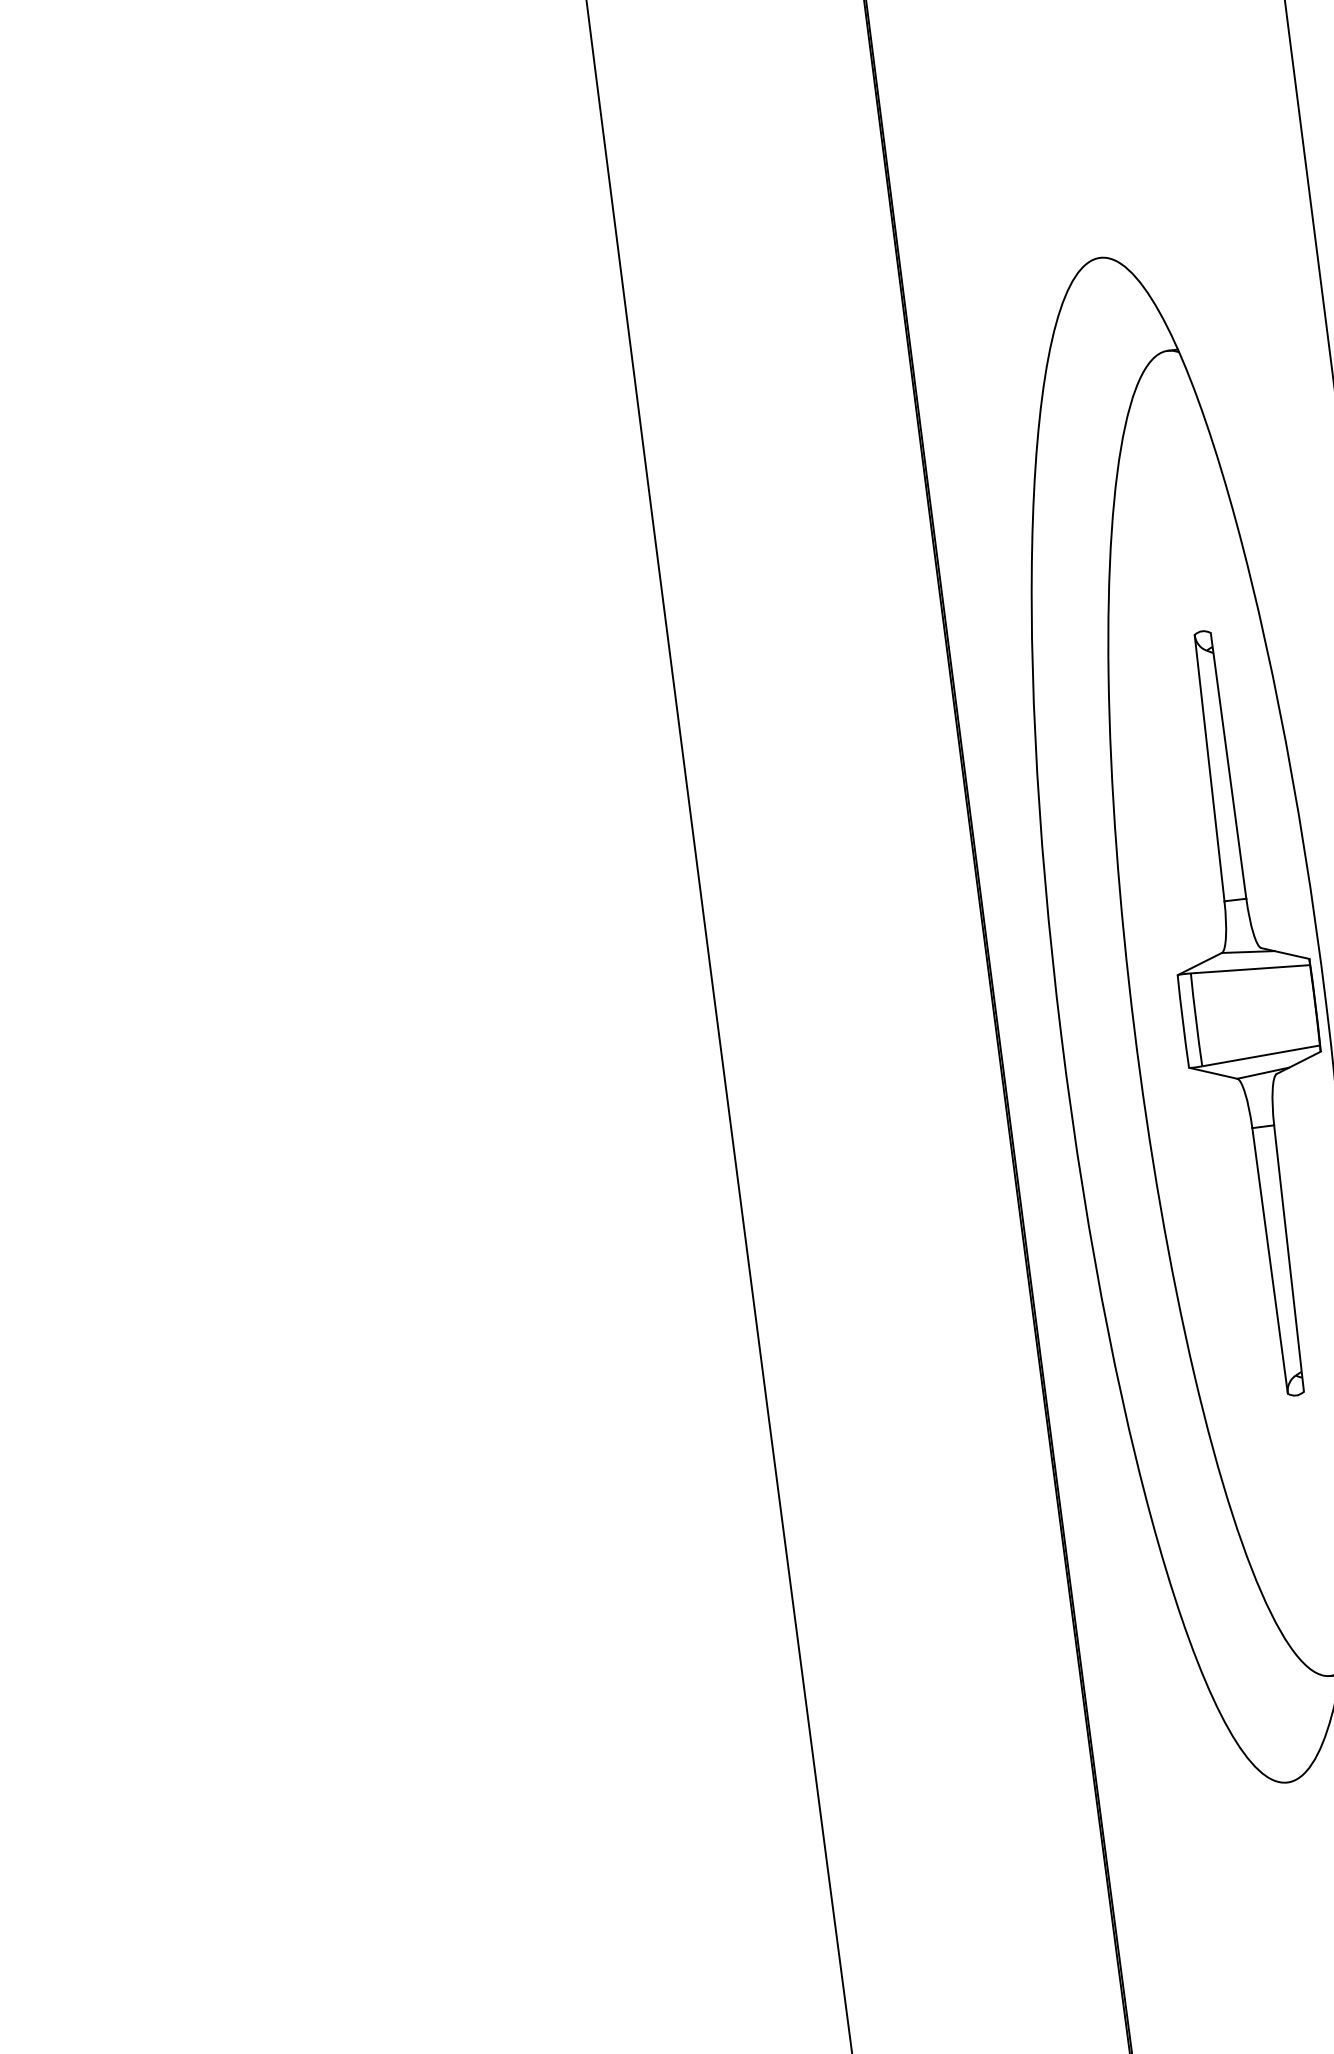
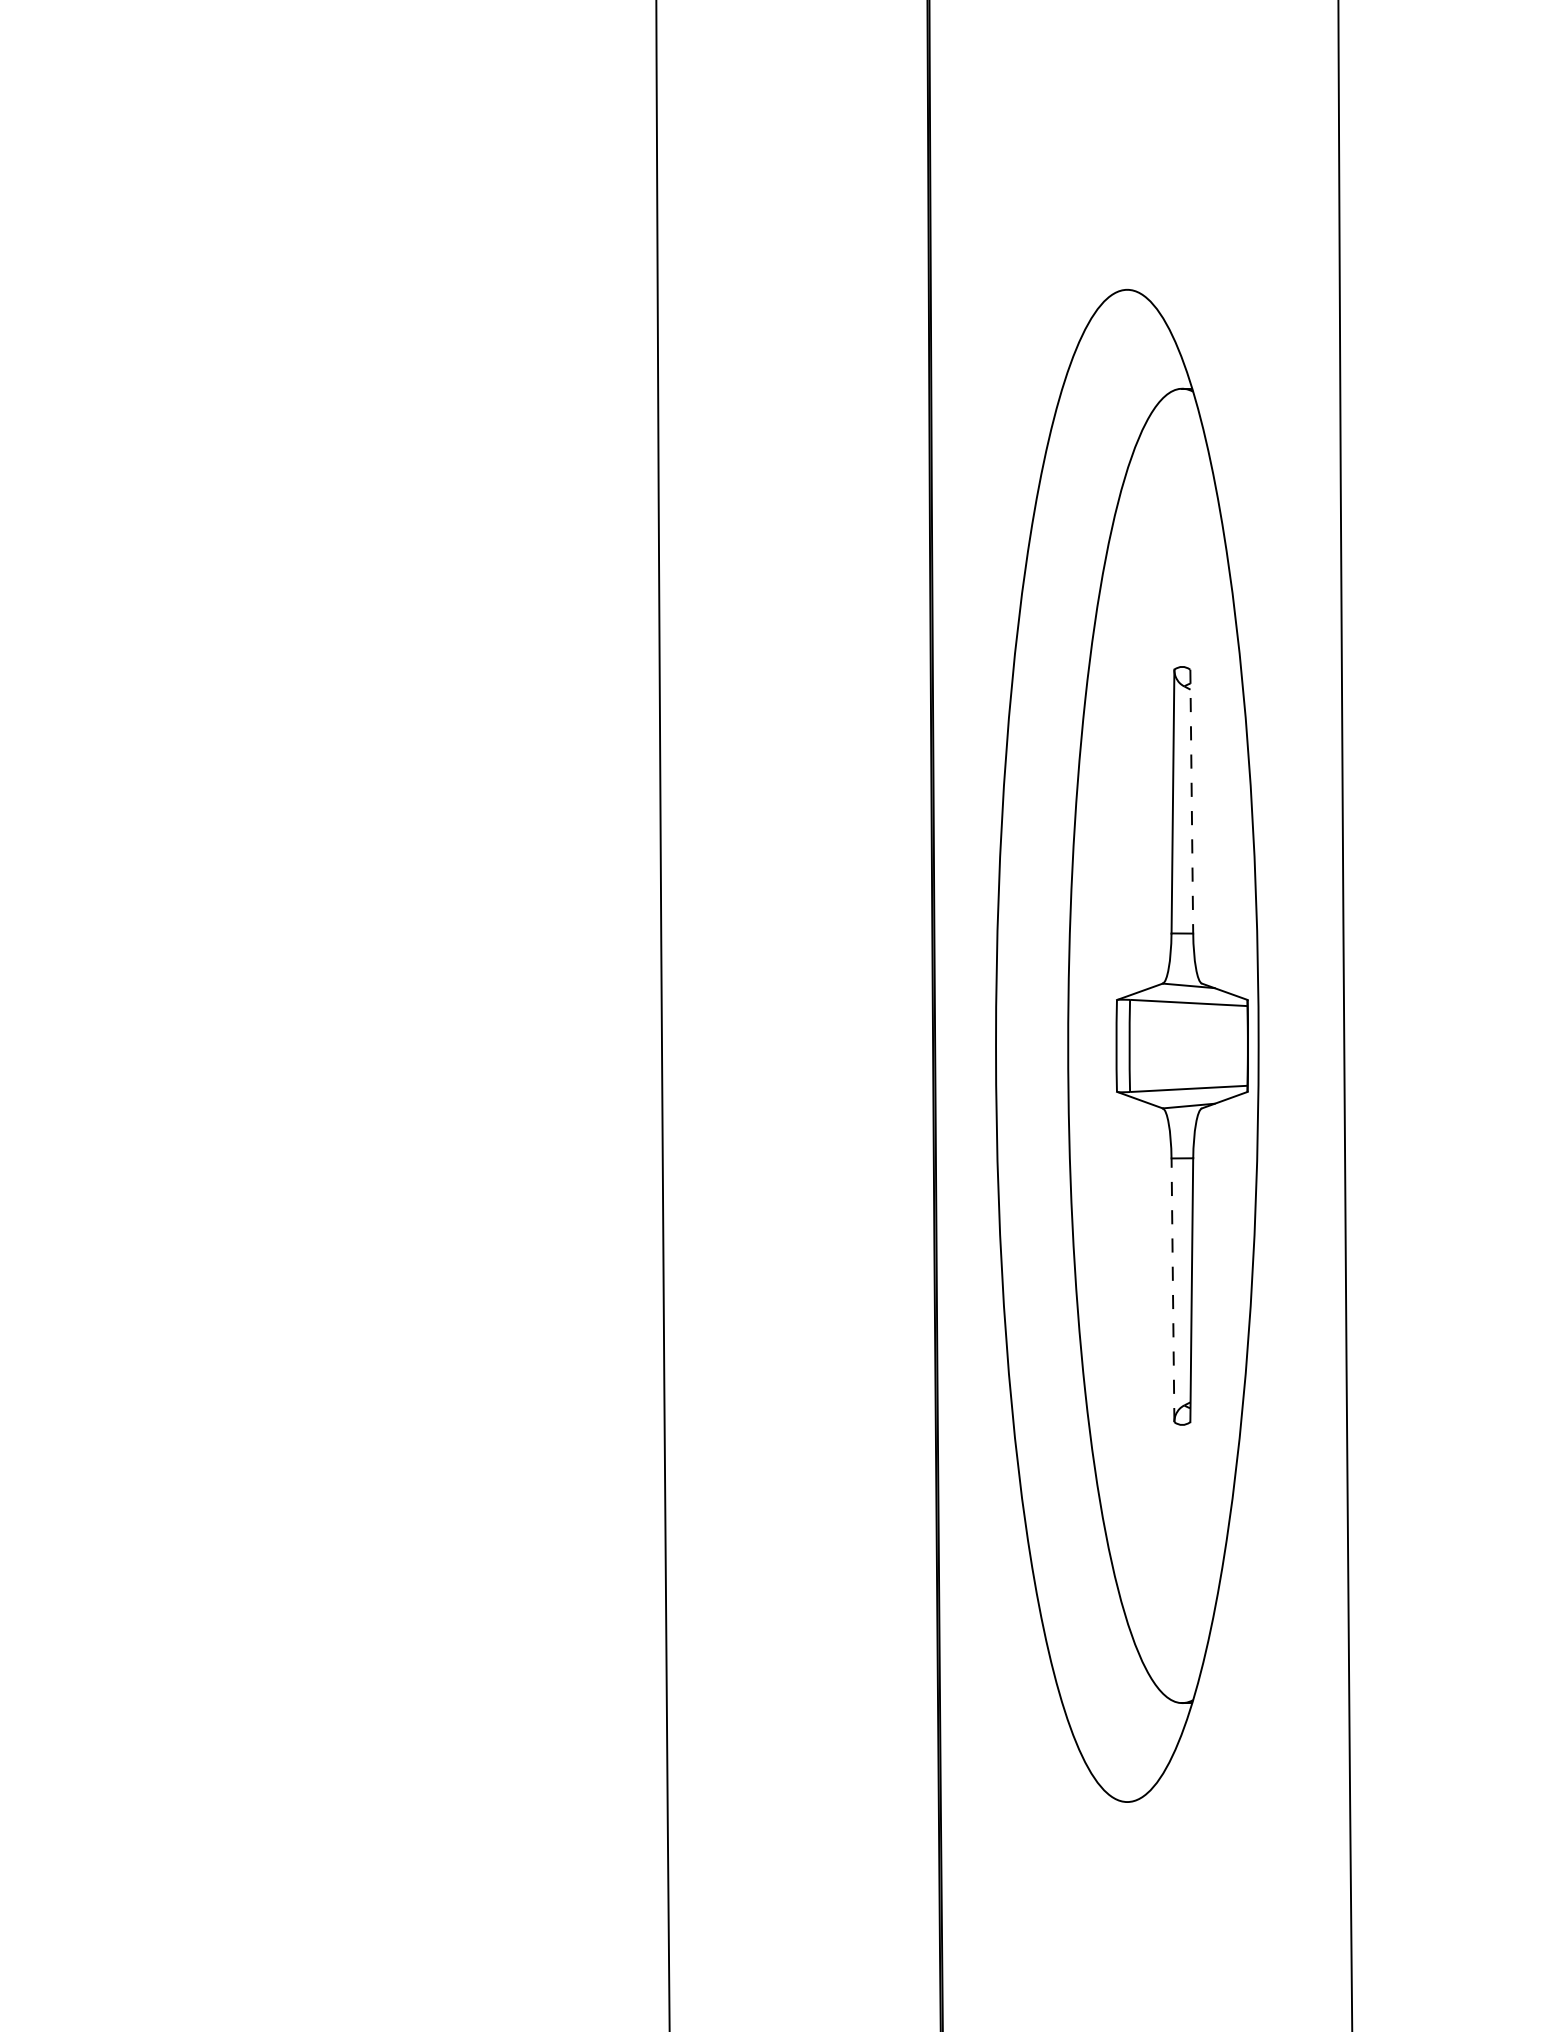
line: (1228, 765) -> (1191, 801), solid -> dashed
line: (1269, 1261) -> (1172, 1290), solid -> dashed

